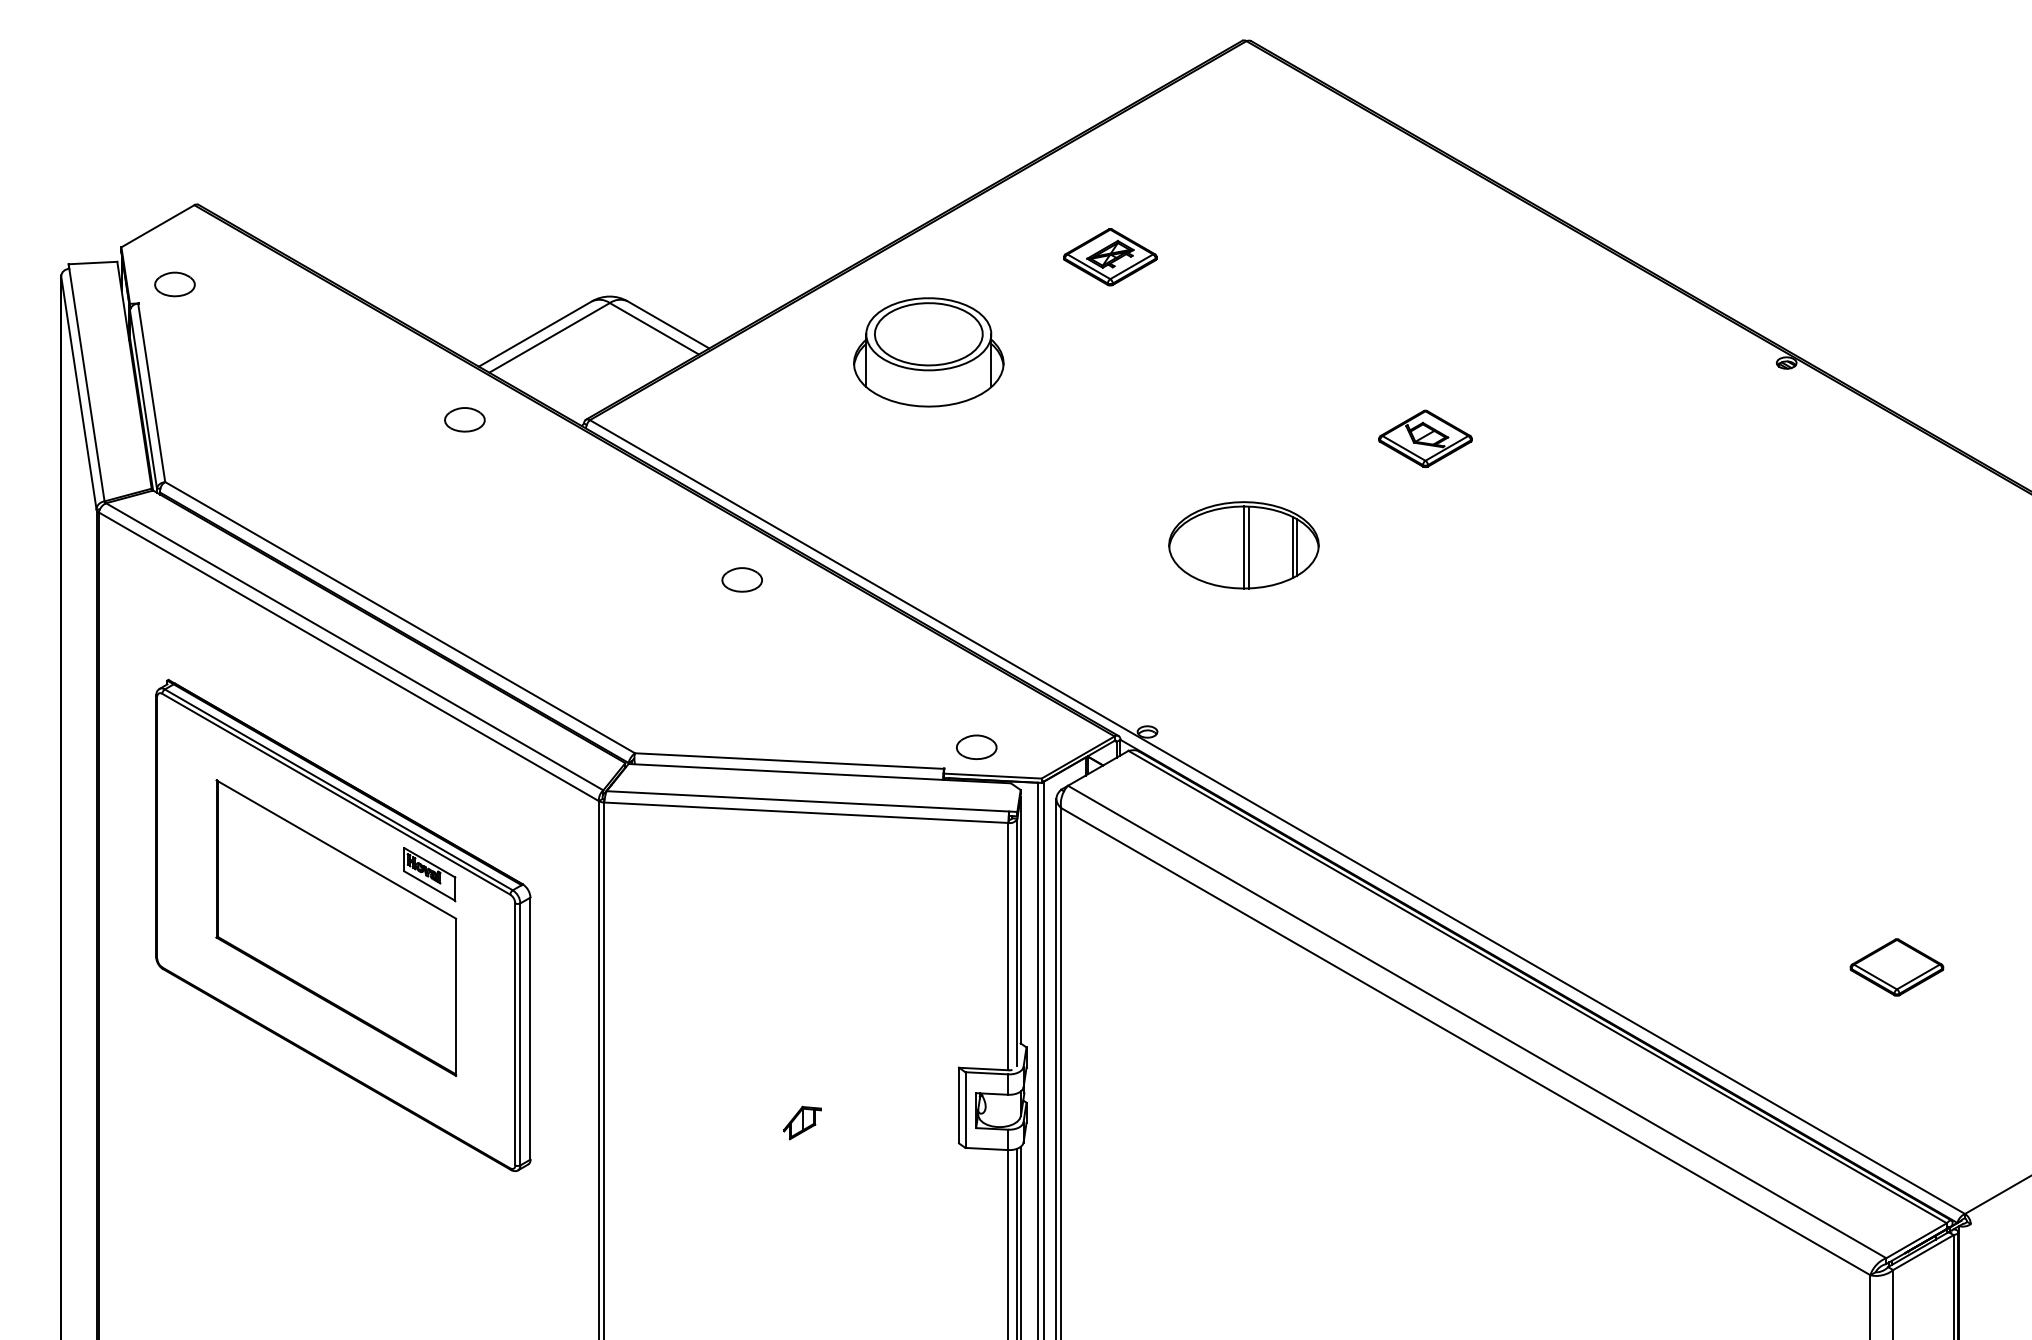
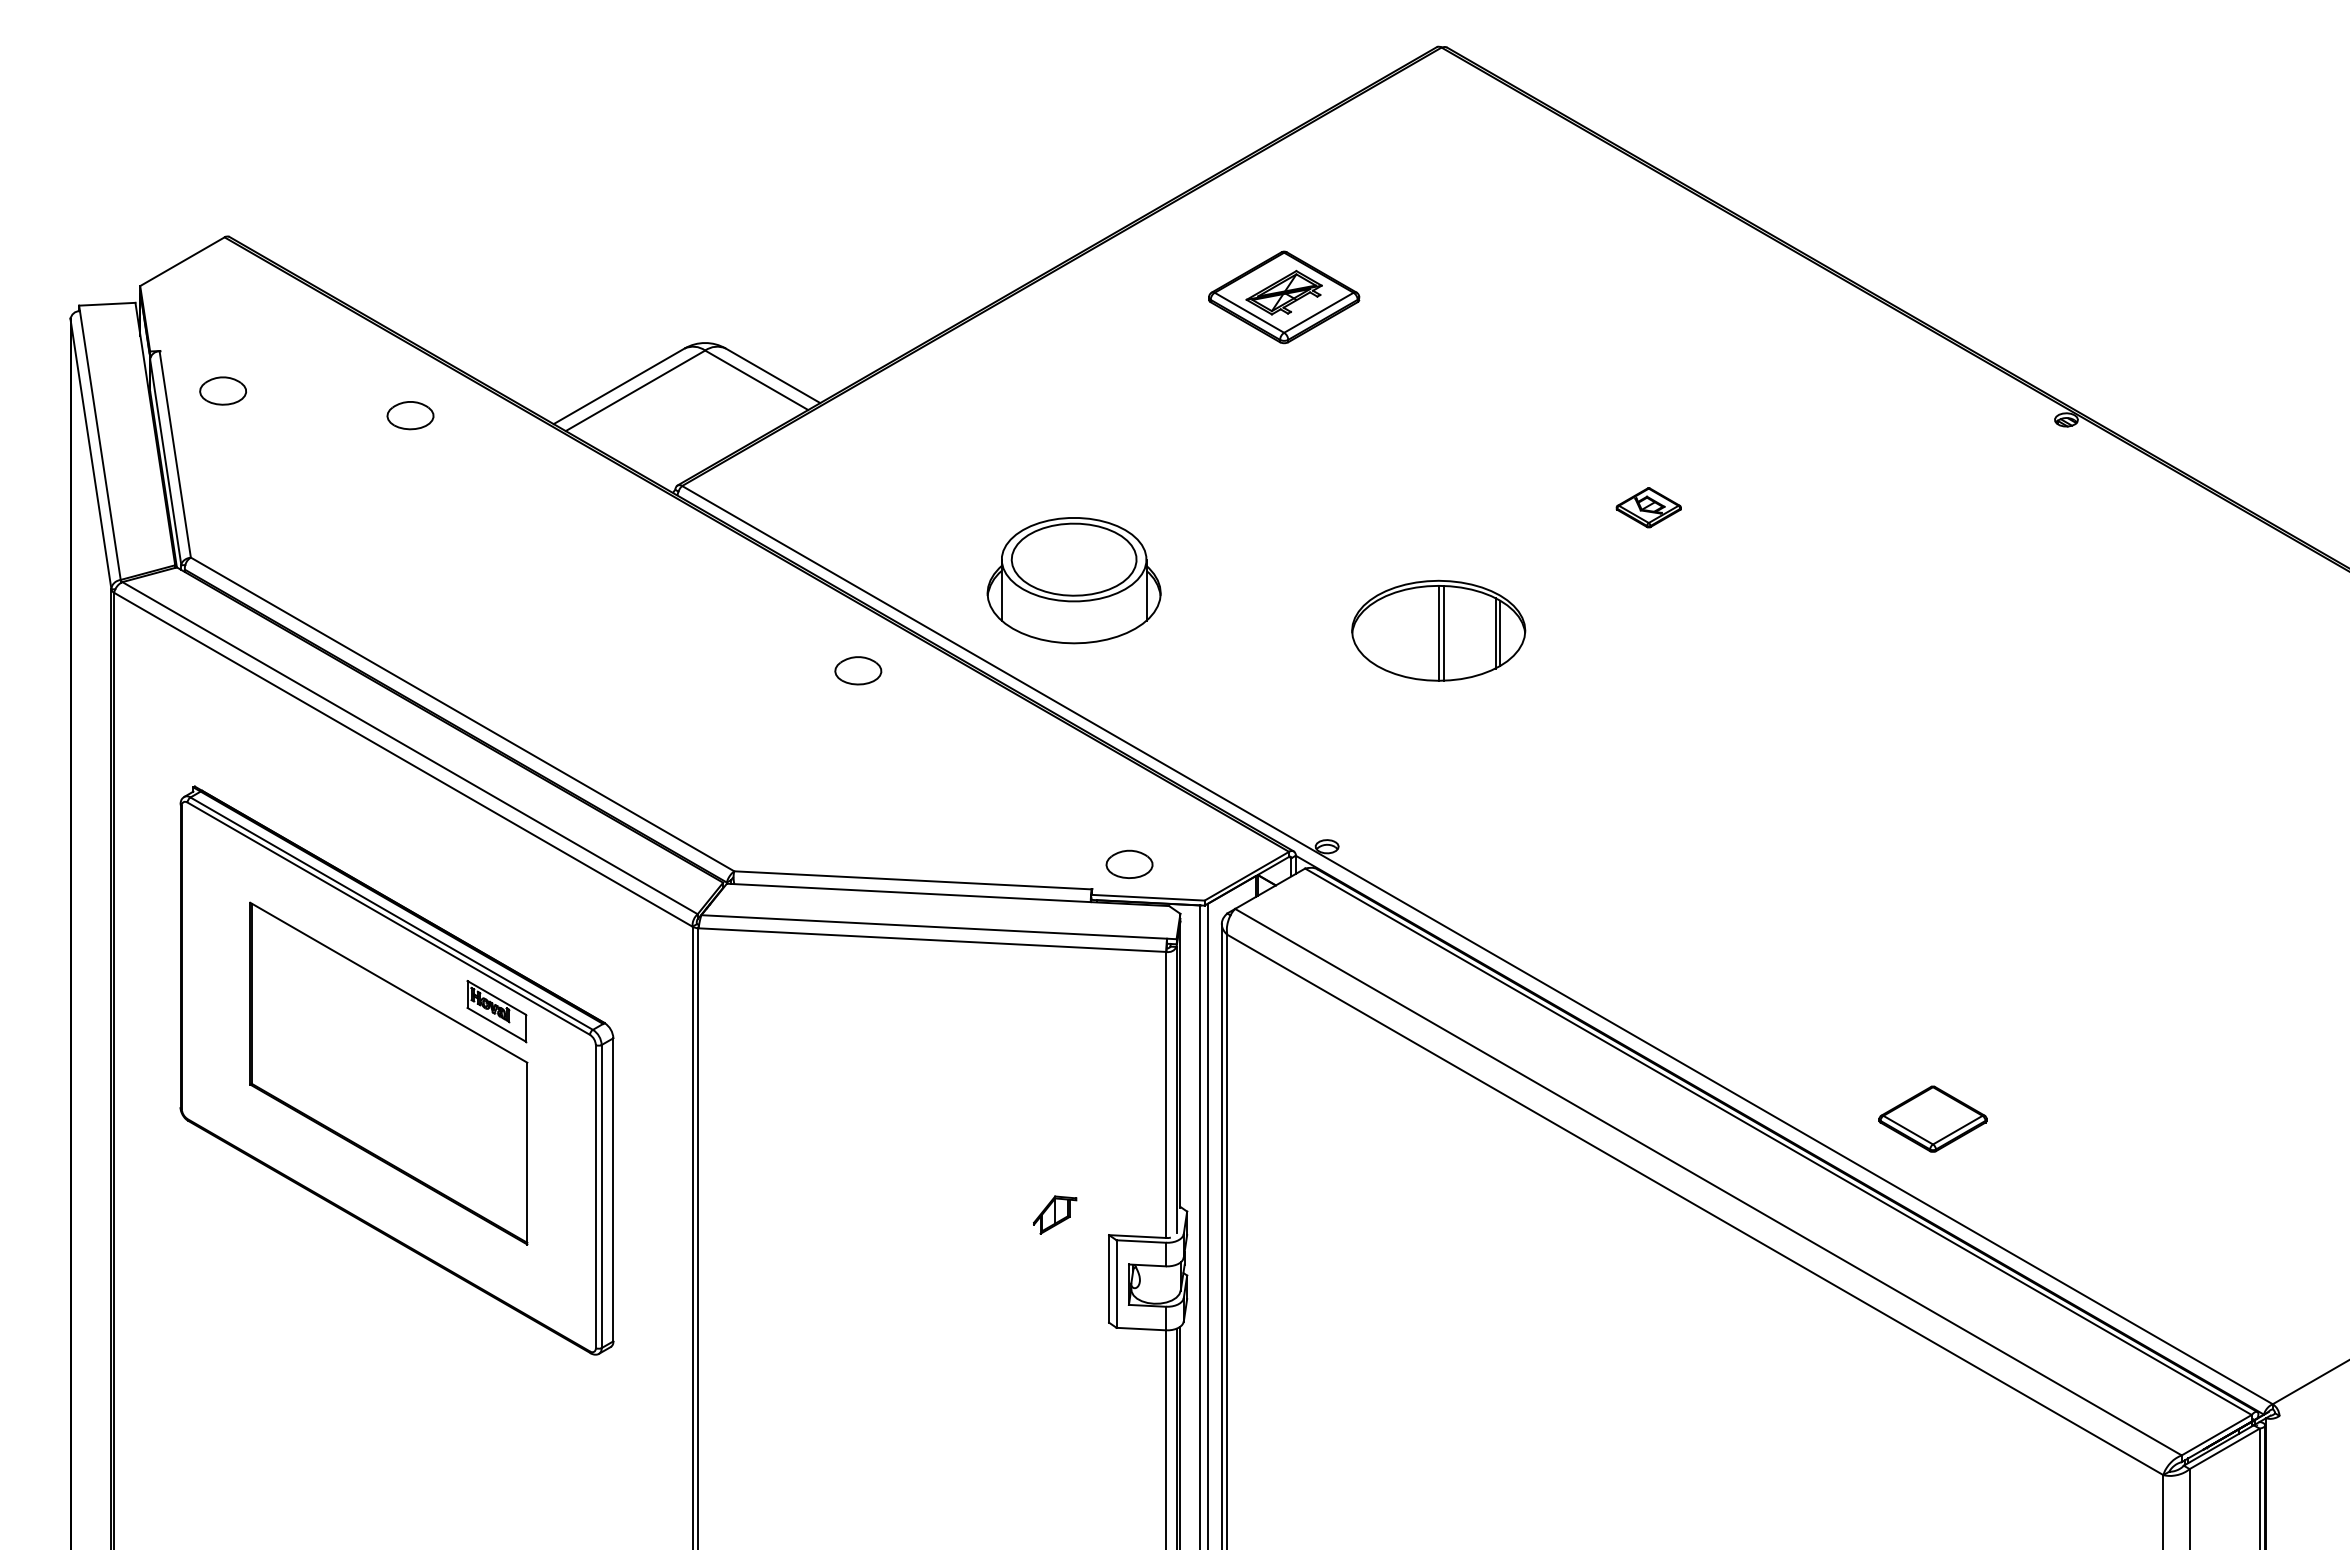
part: (1109, 257) -> (1283, 297), size x1.4
part: (174, 284) -> (222, 390), moved
part: (928, 352) -> (1073, 580), moved
part: (464, 419) -> (410, 415), moved
part: (1425, 438) -> (1648, 507), size x0.6
part: (1896, 966) -> (1932, 1118), moved
part: (802, 1122) -> (1055, 1214), moved

